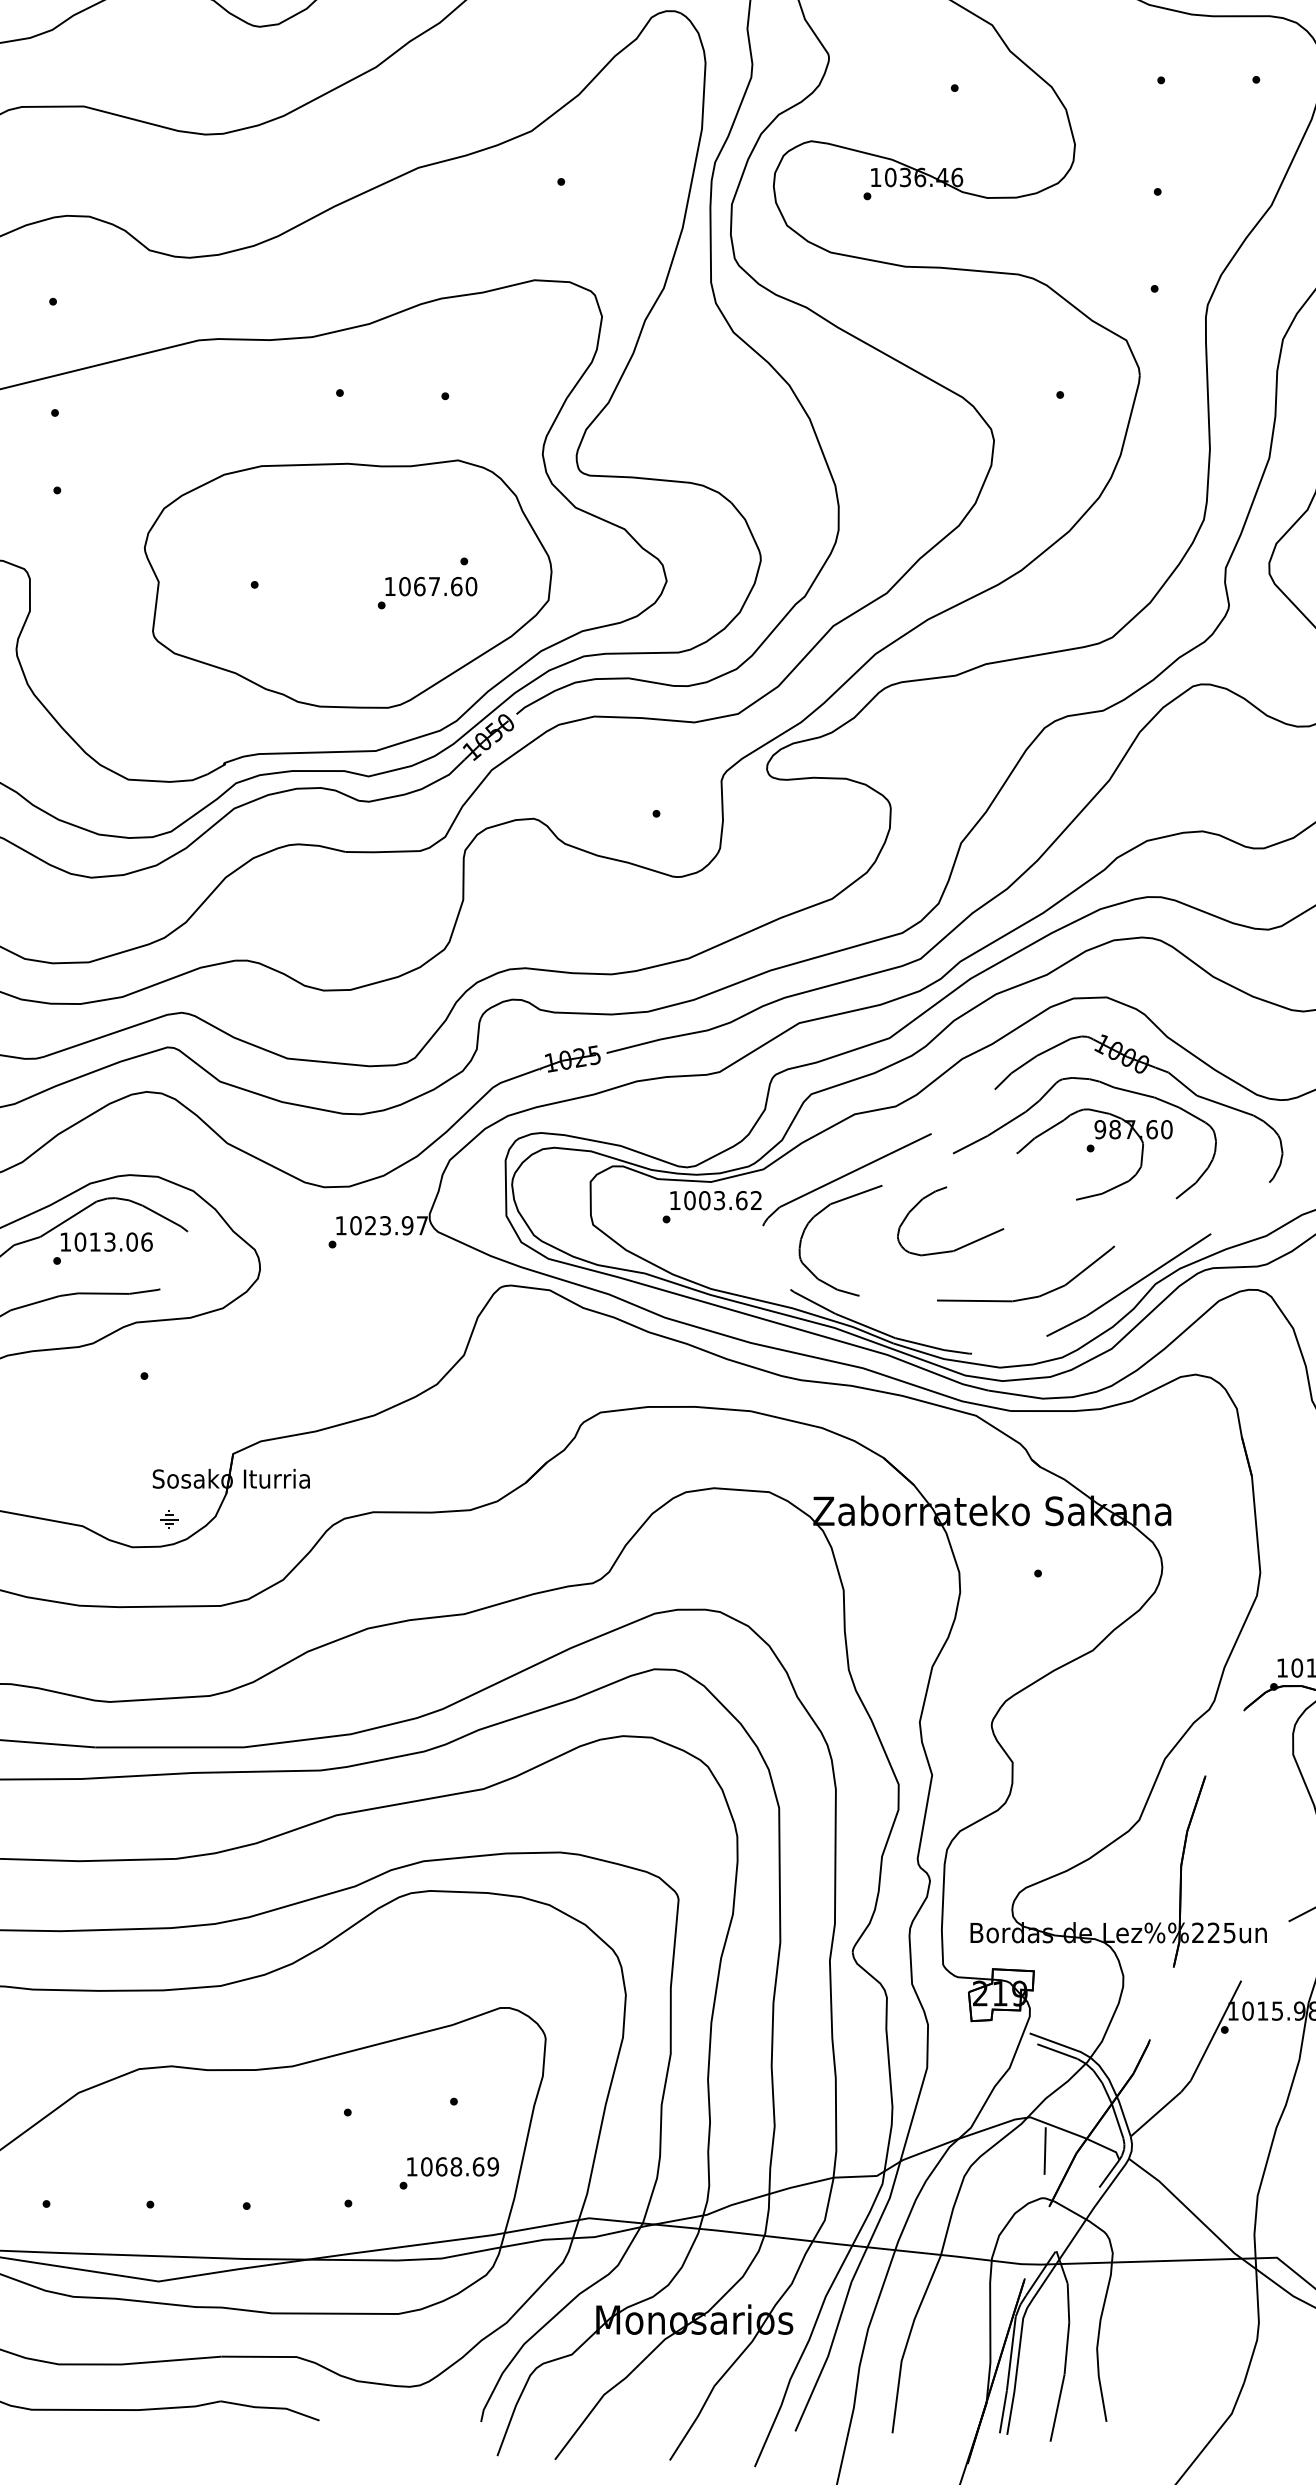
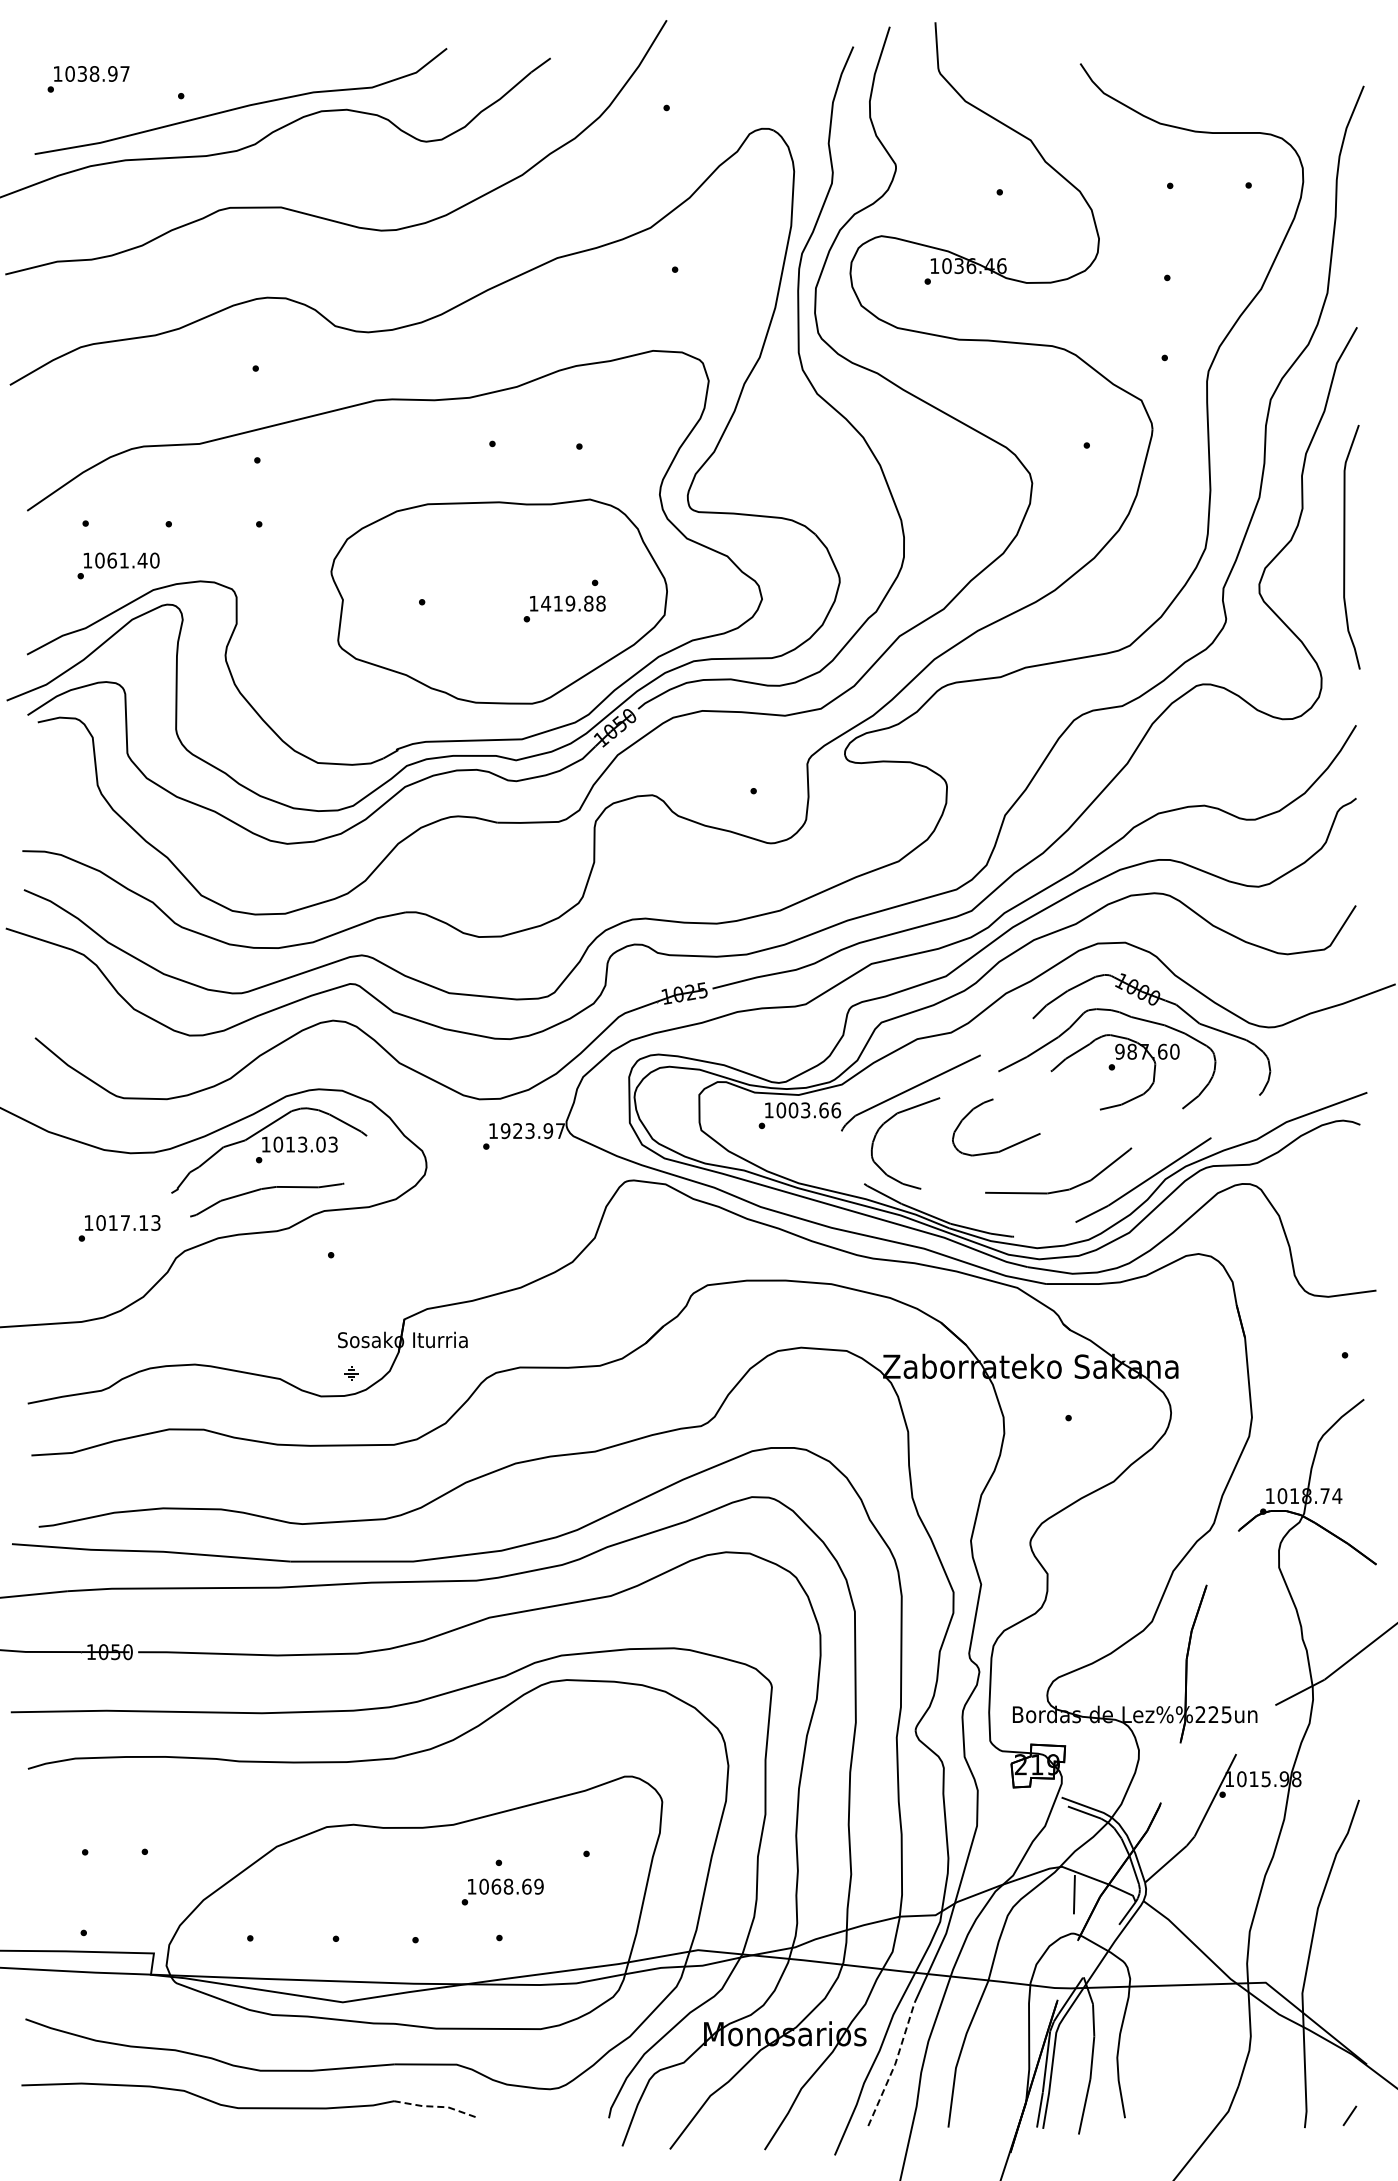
text: (438, 586) -> (573, 603), 1067.60 -> 1419.88
text: (756, 1200) -> (836, 1110), 1003.62 -> 1003.66
text: (355, 1226) -> (505, 1131), 1023.97 -> 1923.97
text: (147, 1241) -> (333, 1144), 1013.06 -> 1013.03
text: (449, 2172) -> (502, 1891), moved
line: (827, 2358) -> (894, 2065), solid -> dashed
line: (270, 2407) -> (435, 2106), solid -> dashed

